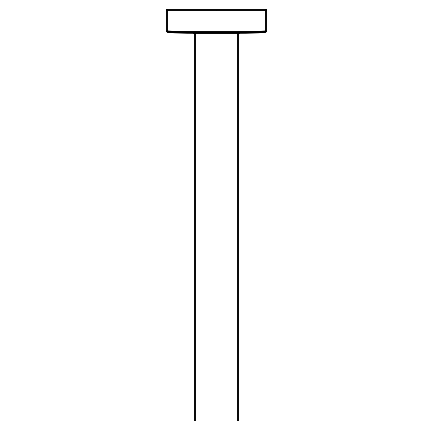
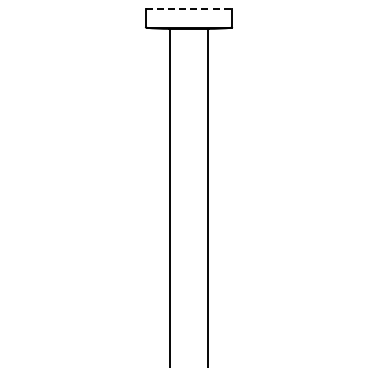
line: (217, 10) -> (189, 9), solid -> dashed

